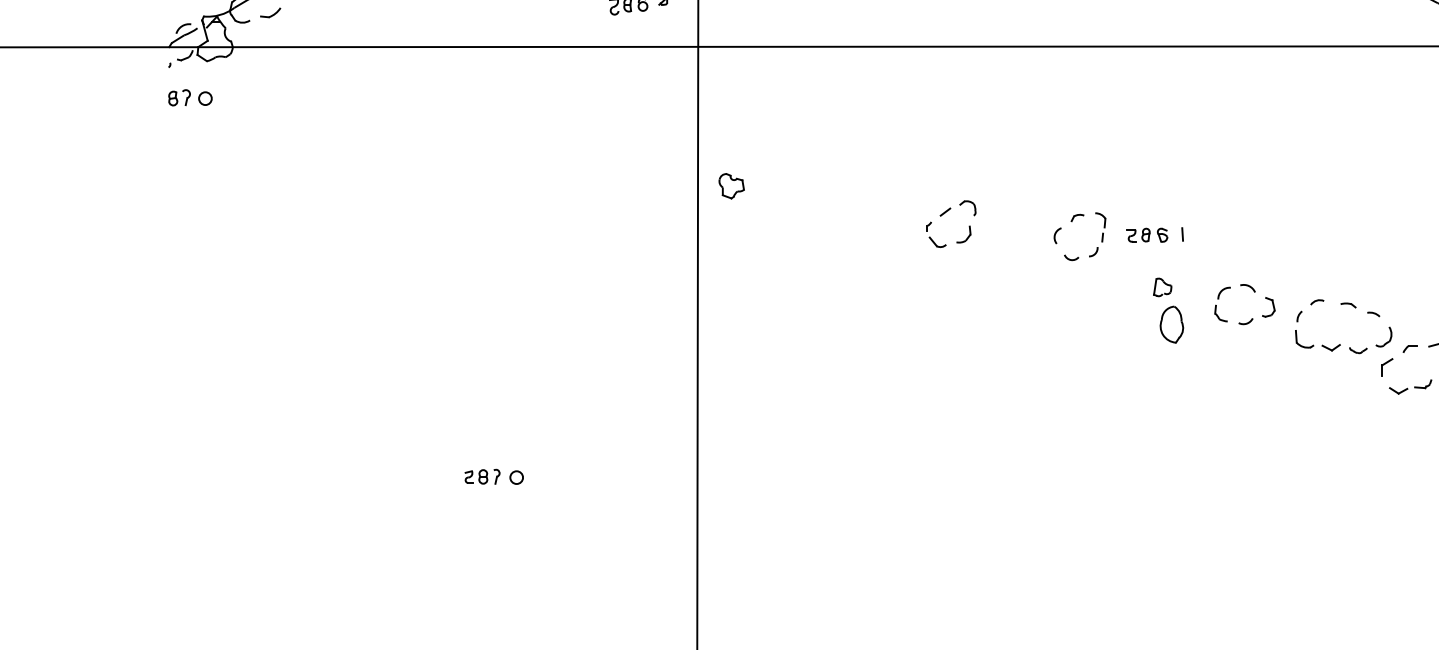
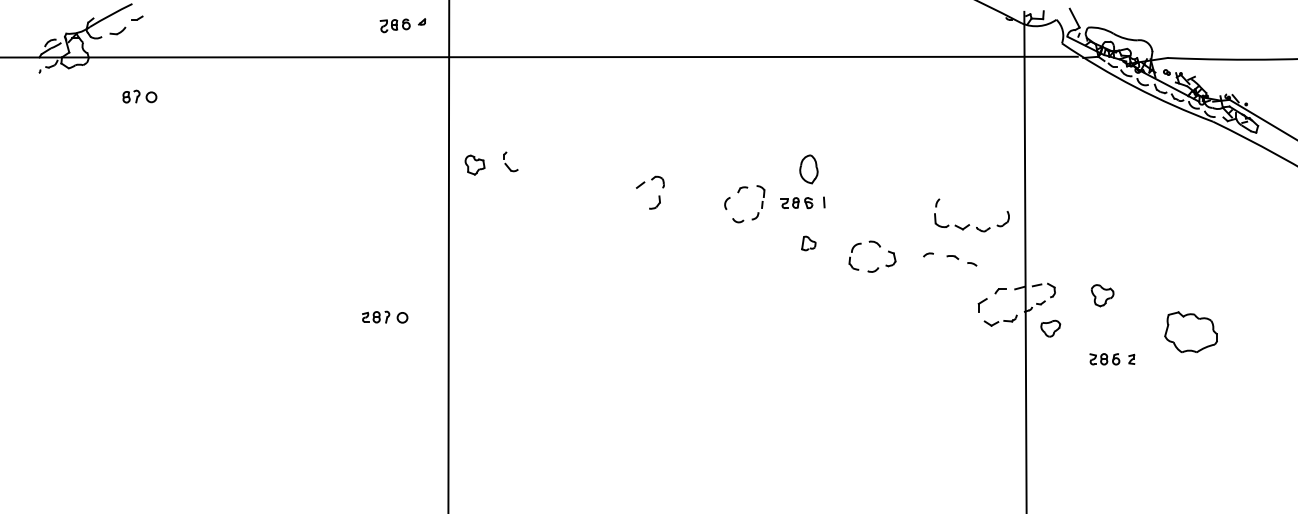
part: (189, 97) -> (139, 96), moved
part: (936, 234) -> (510, 161), moved
part: (1171, 324) -> (808, 169), moved
part: (1340, 344) -> (969, 224), moved
part: (494, 475) -> (385, 316), moved

